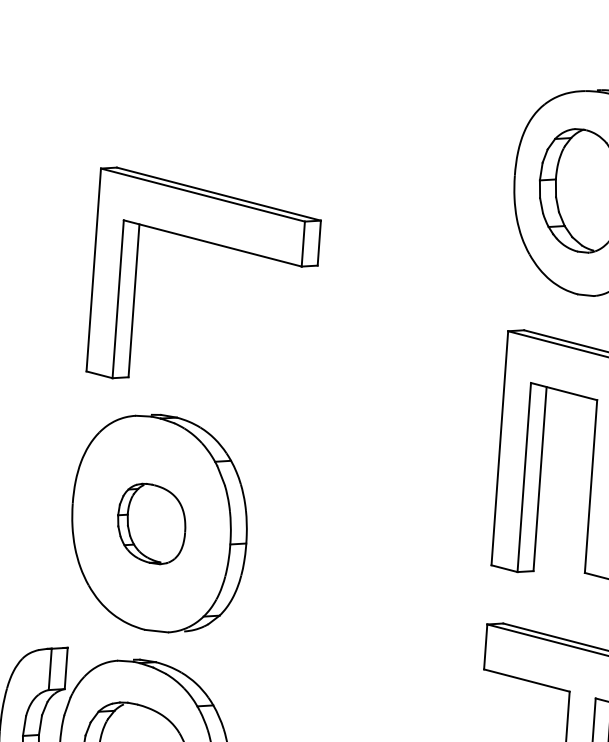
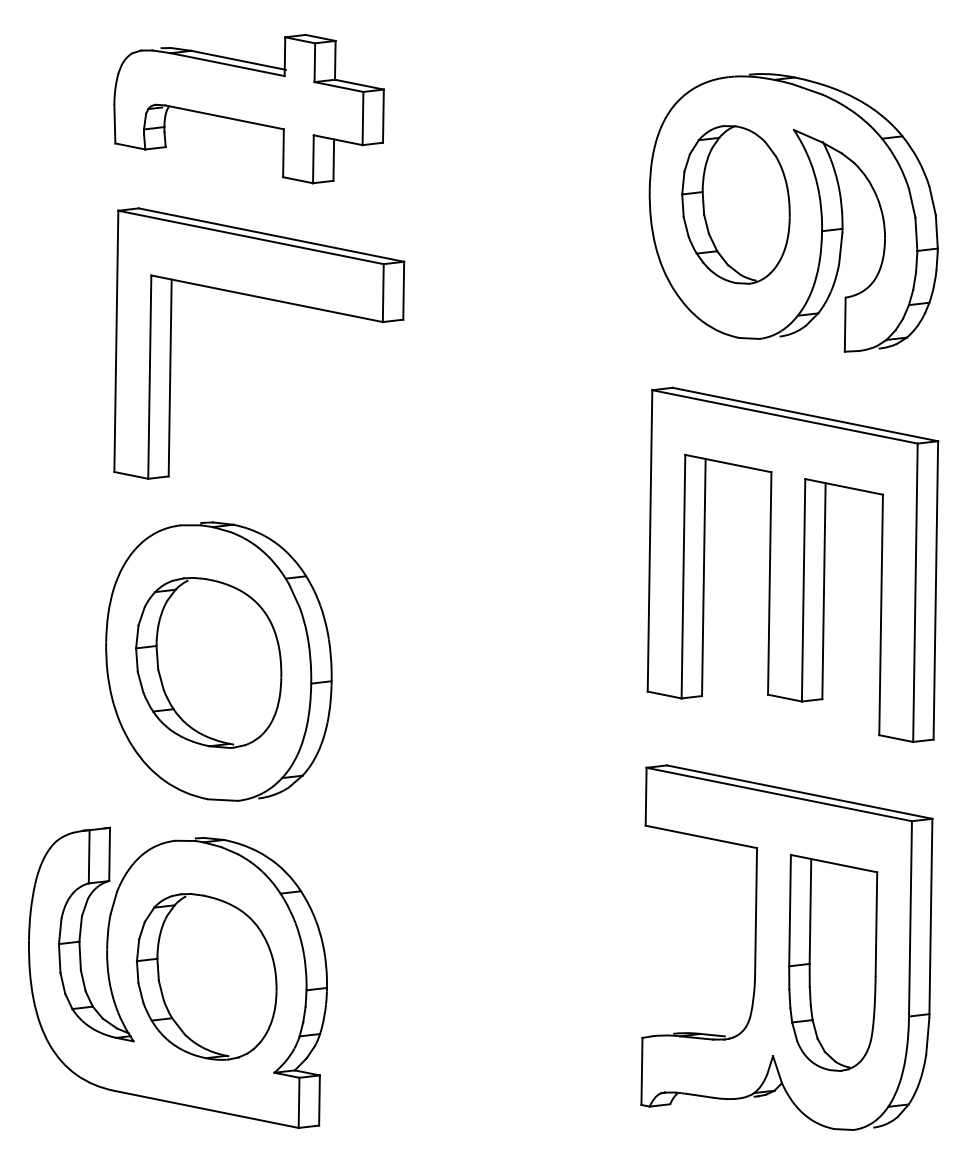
part: (206, 95) -> (248, 109), added
part: (151, 523) -> (208, 662), size x1.67

